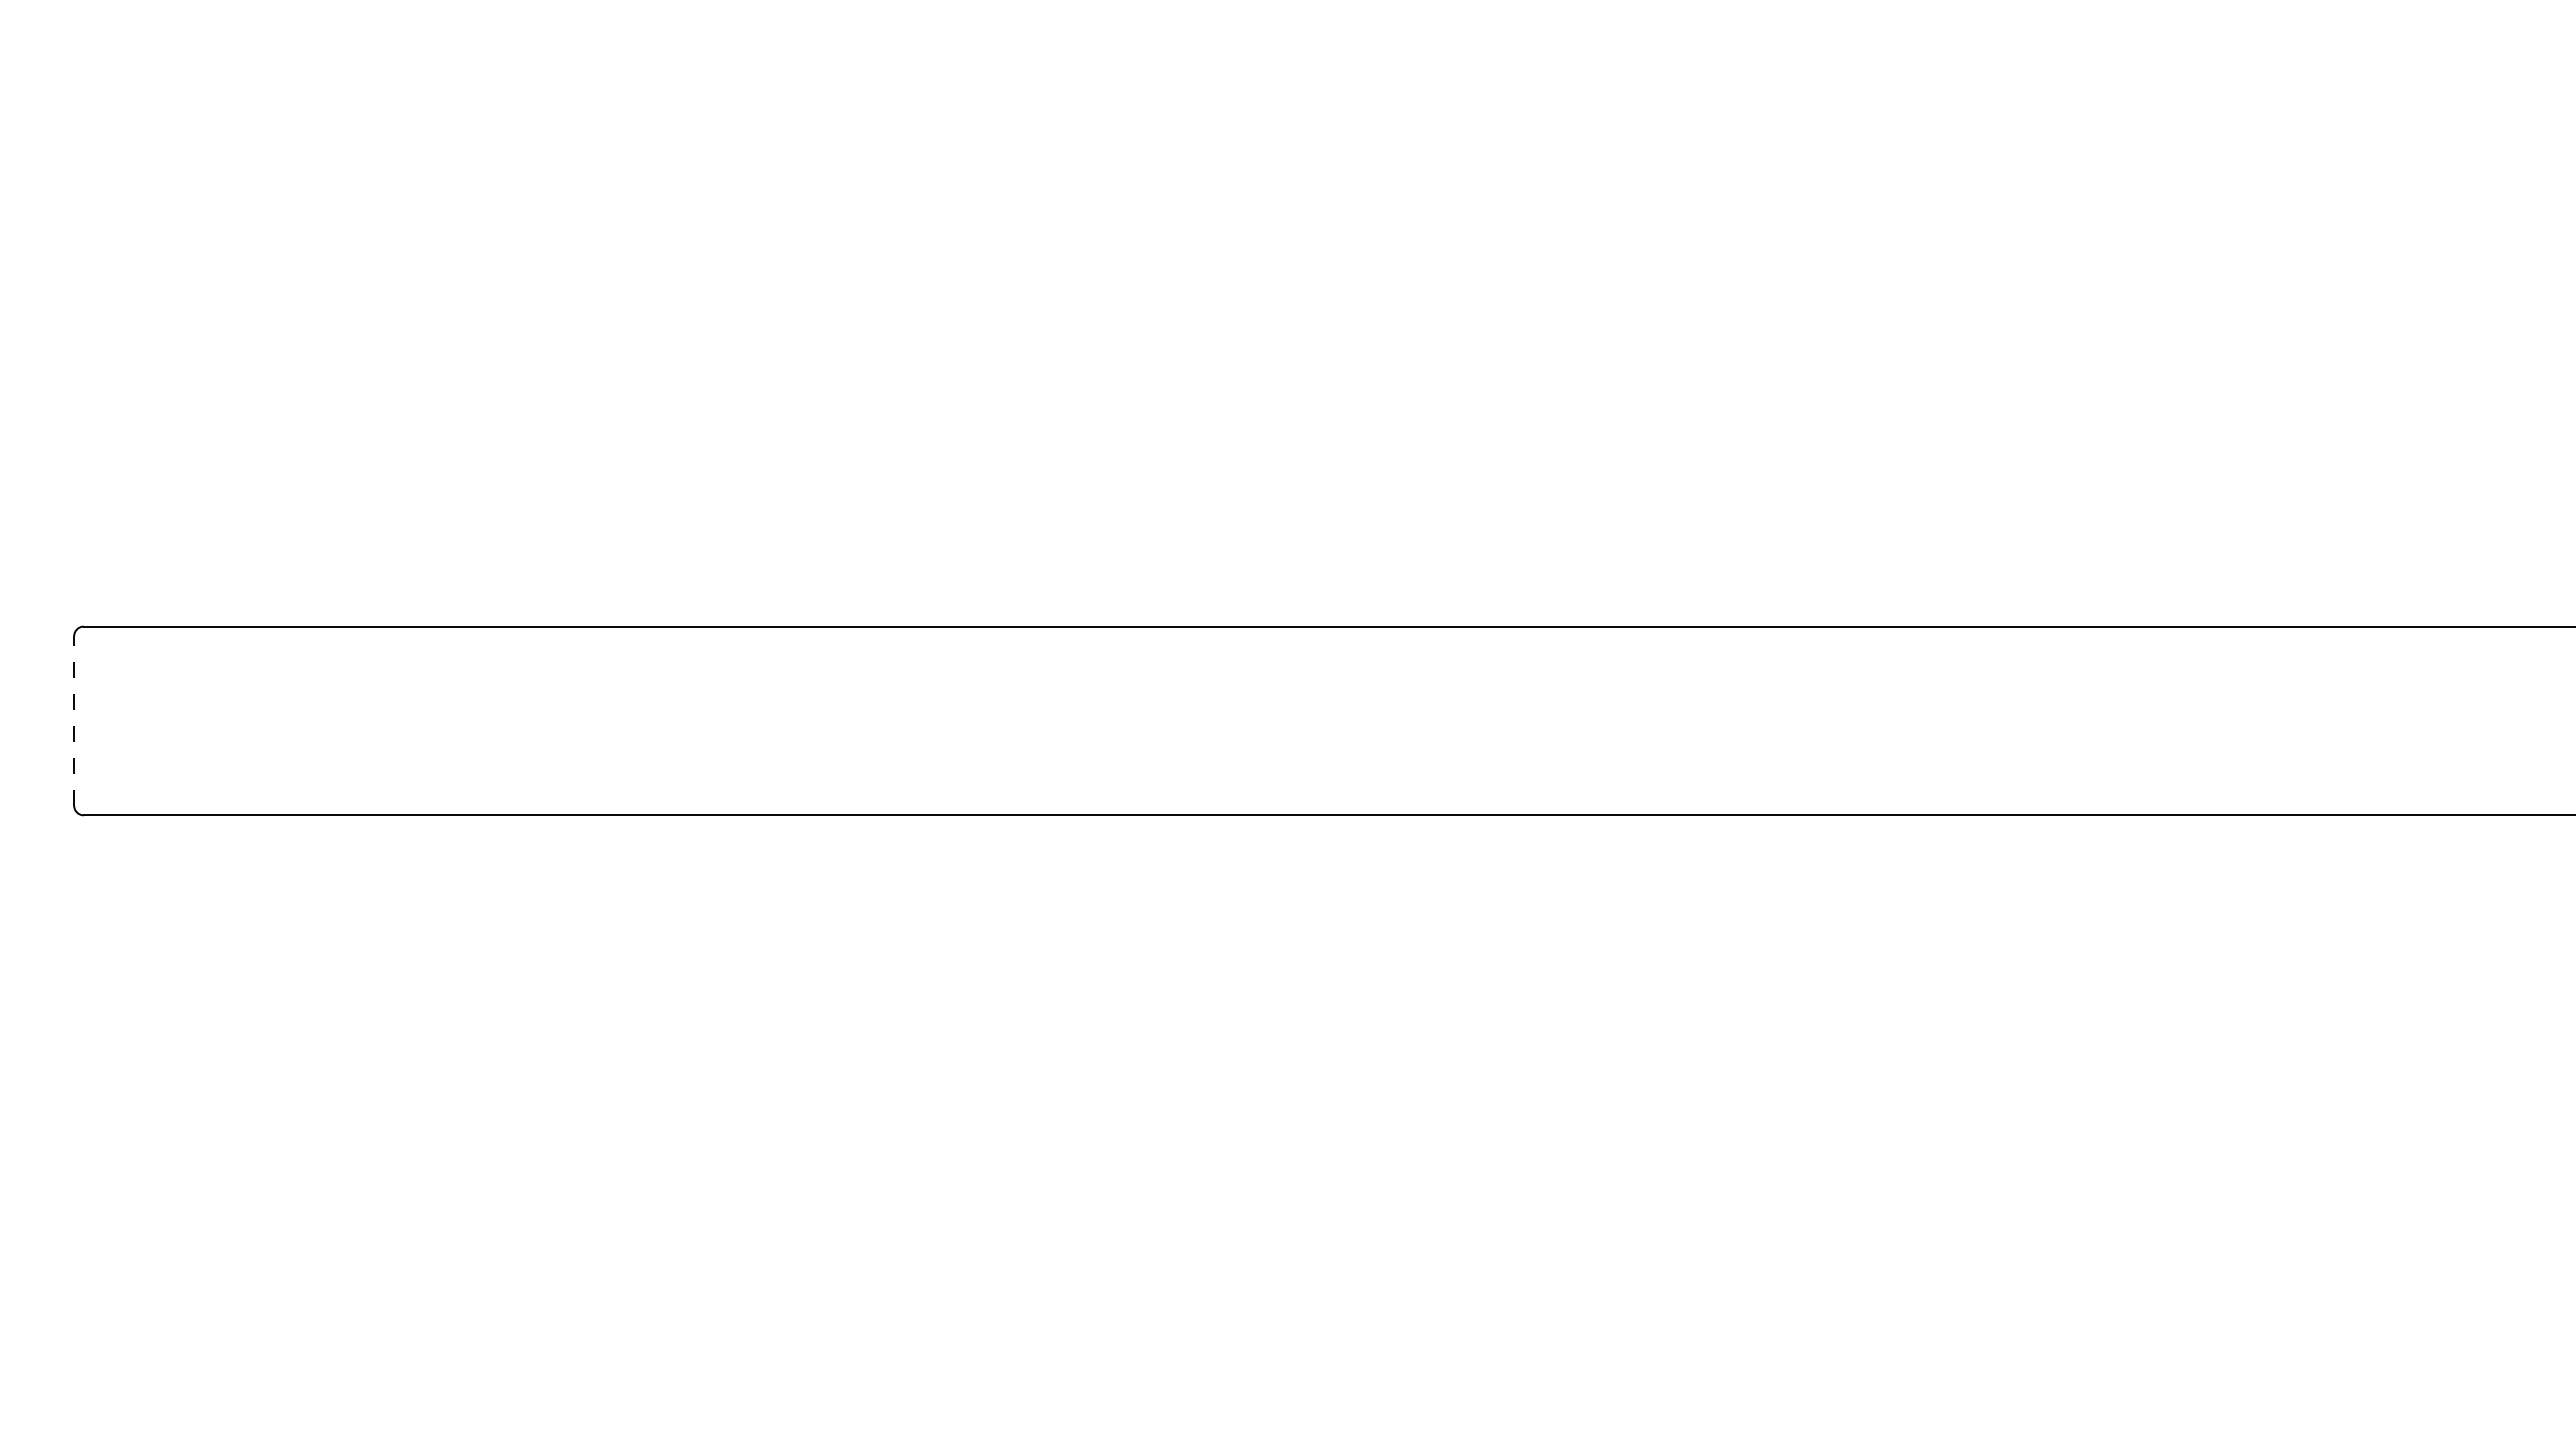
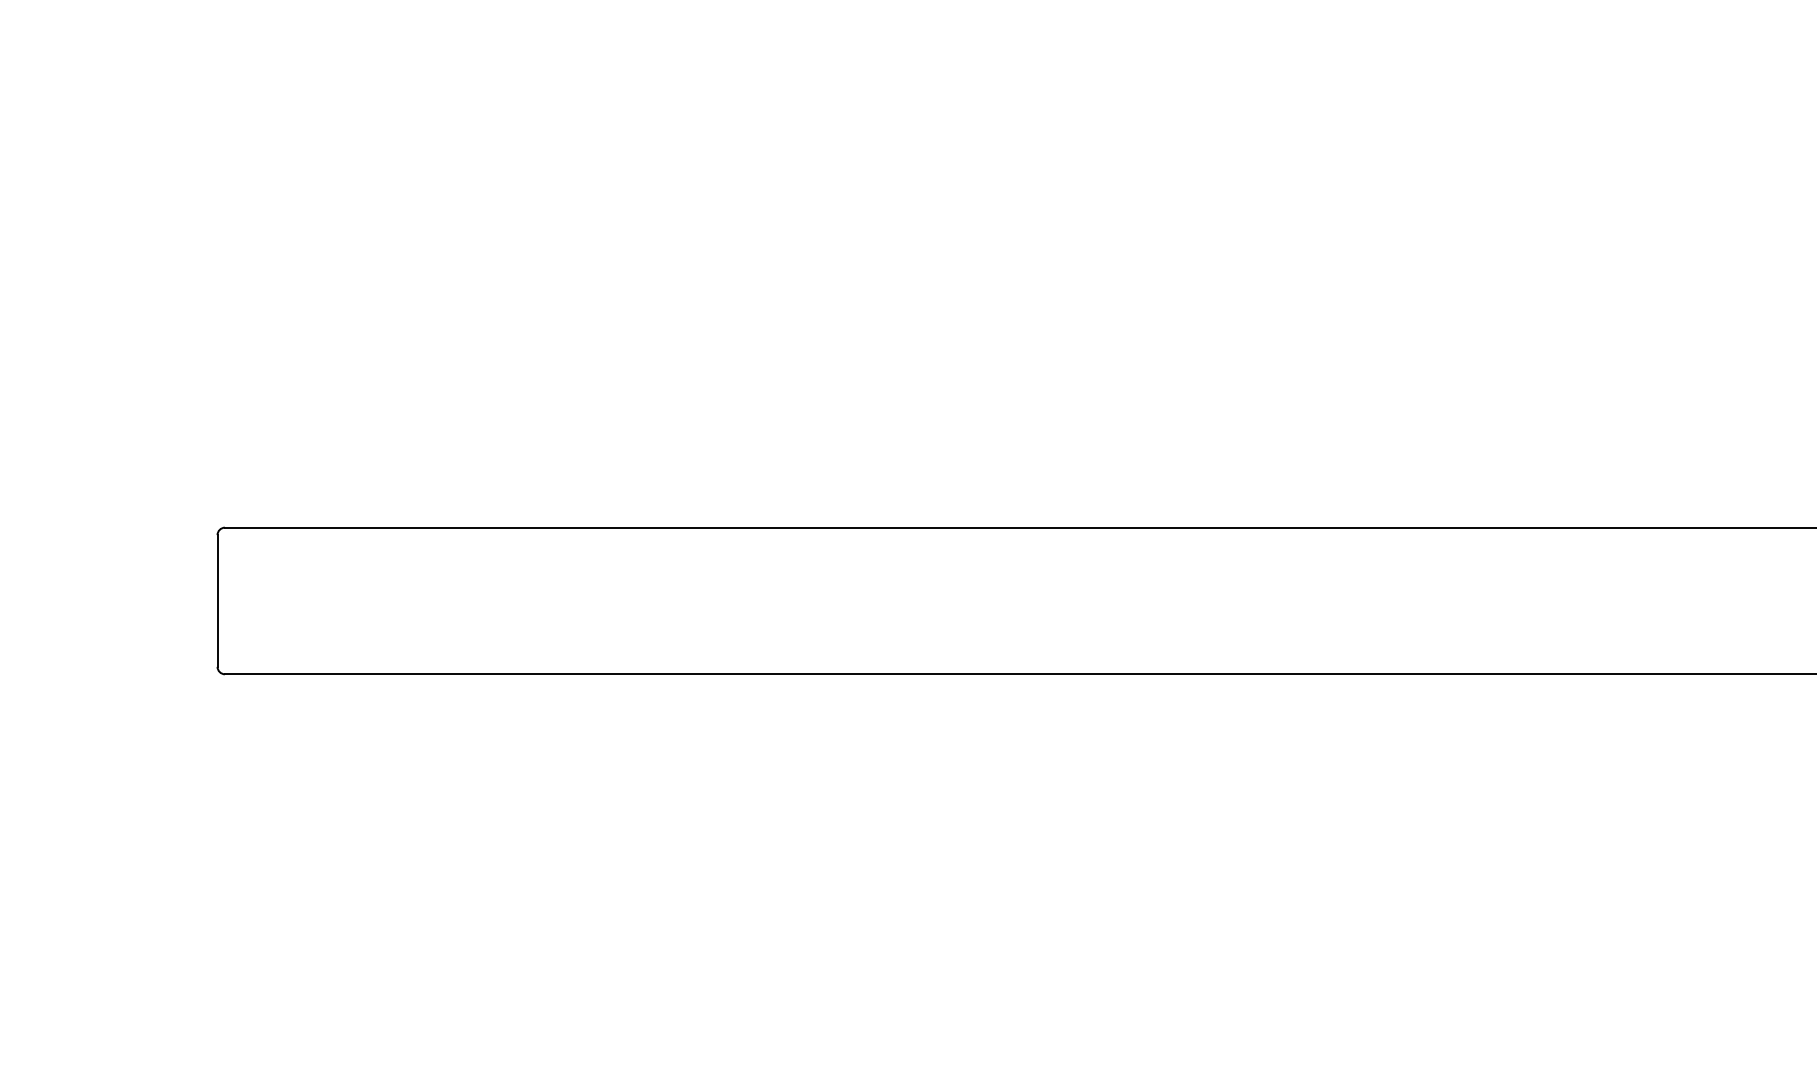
line: (74, 720) -> (217, 600), dashed -> solid

